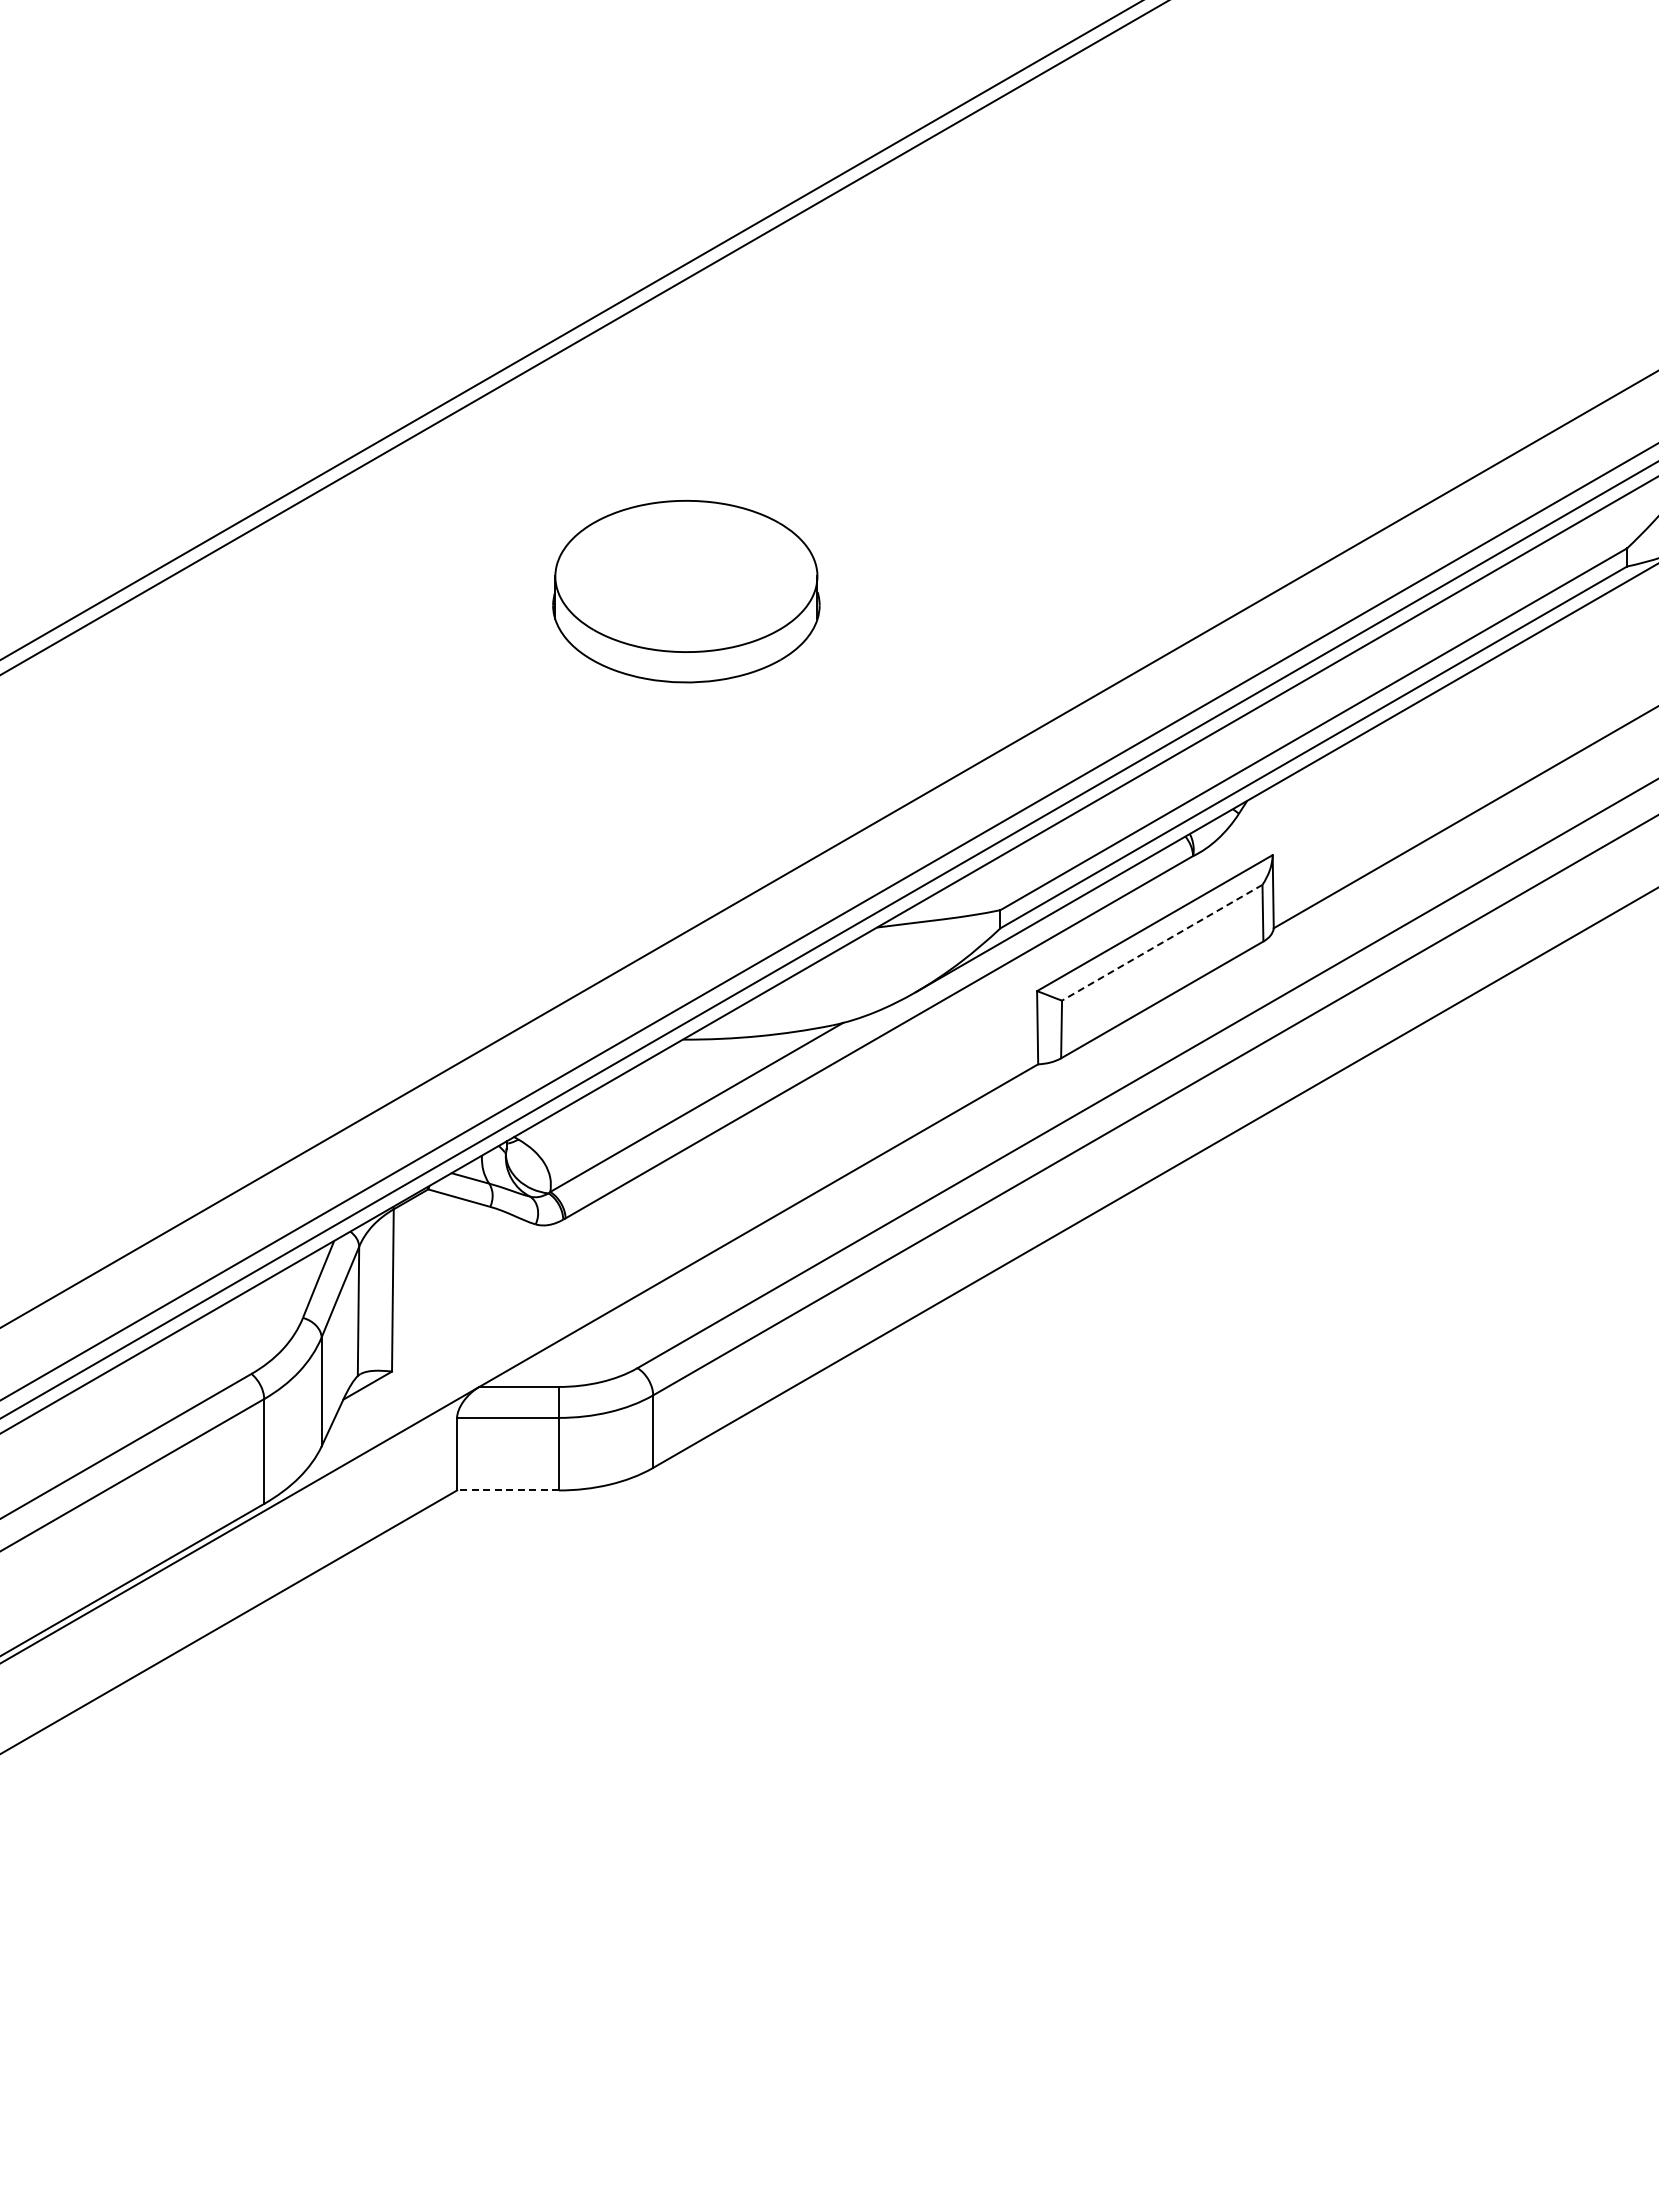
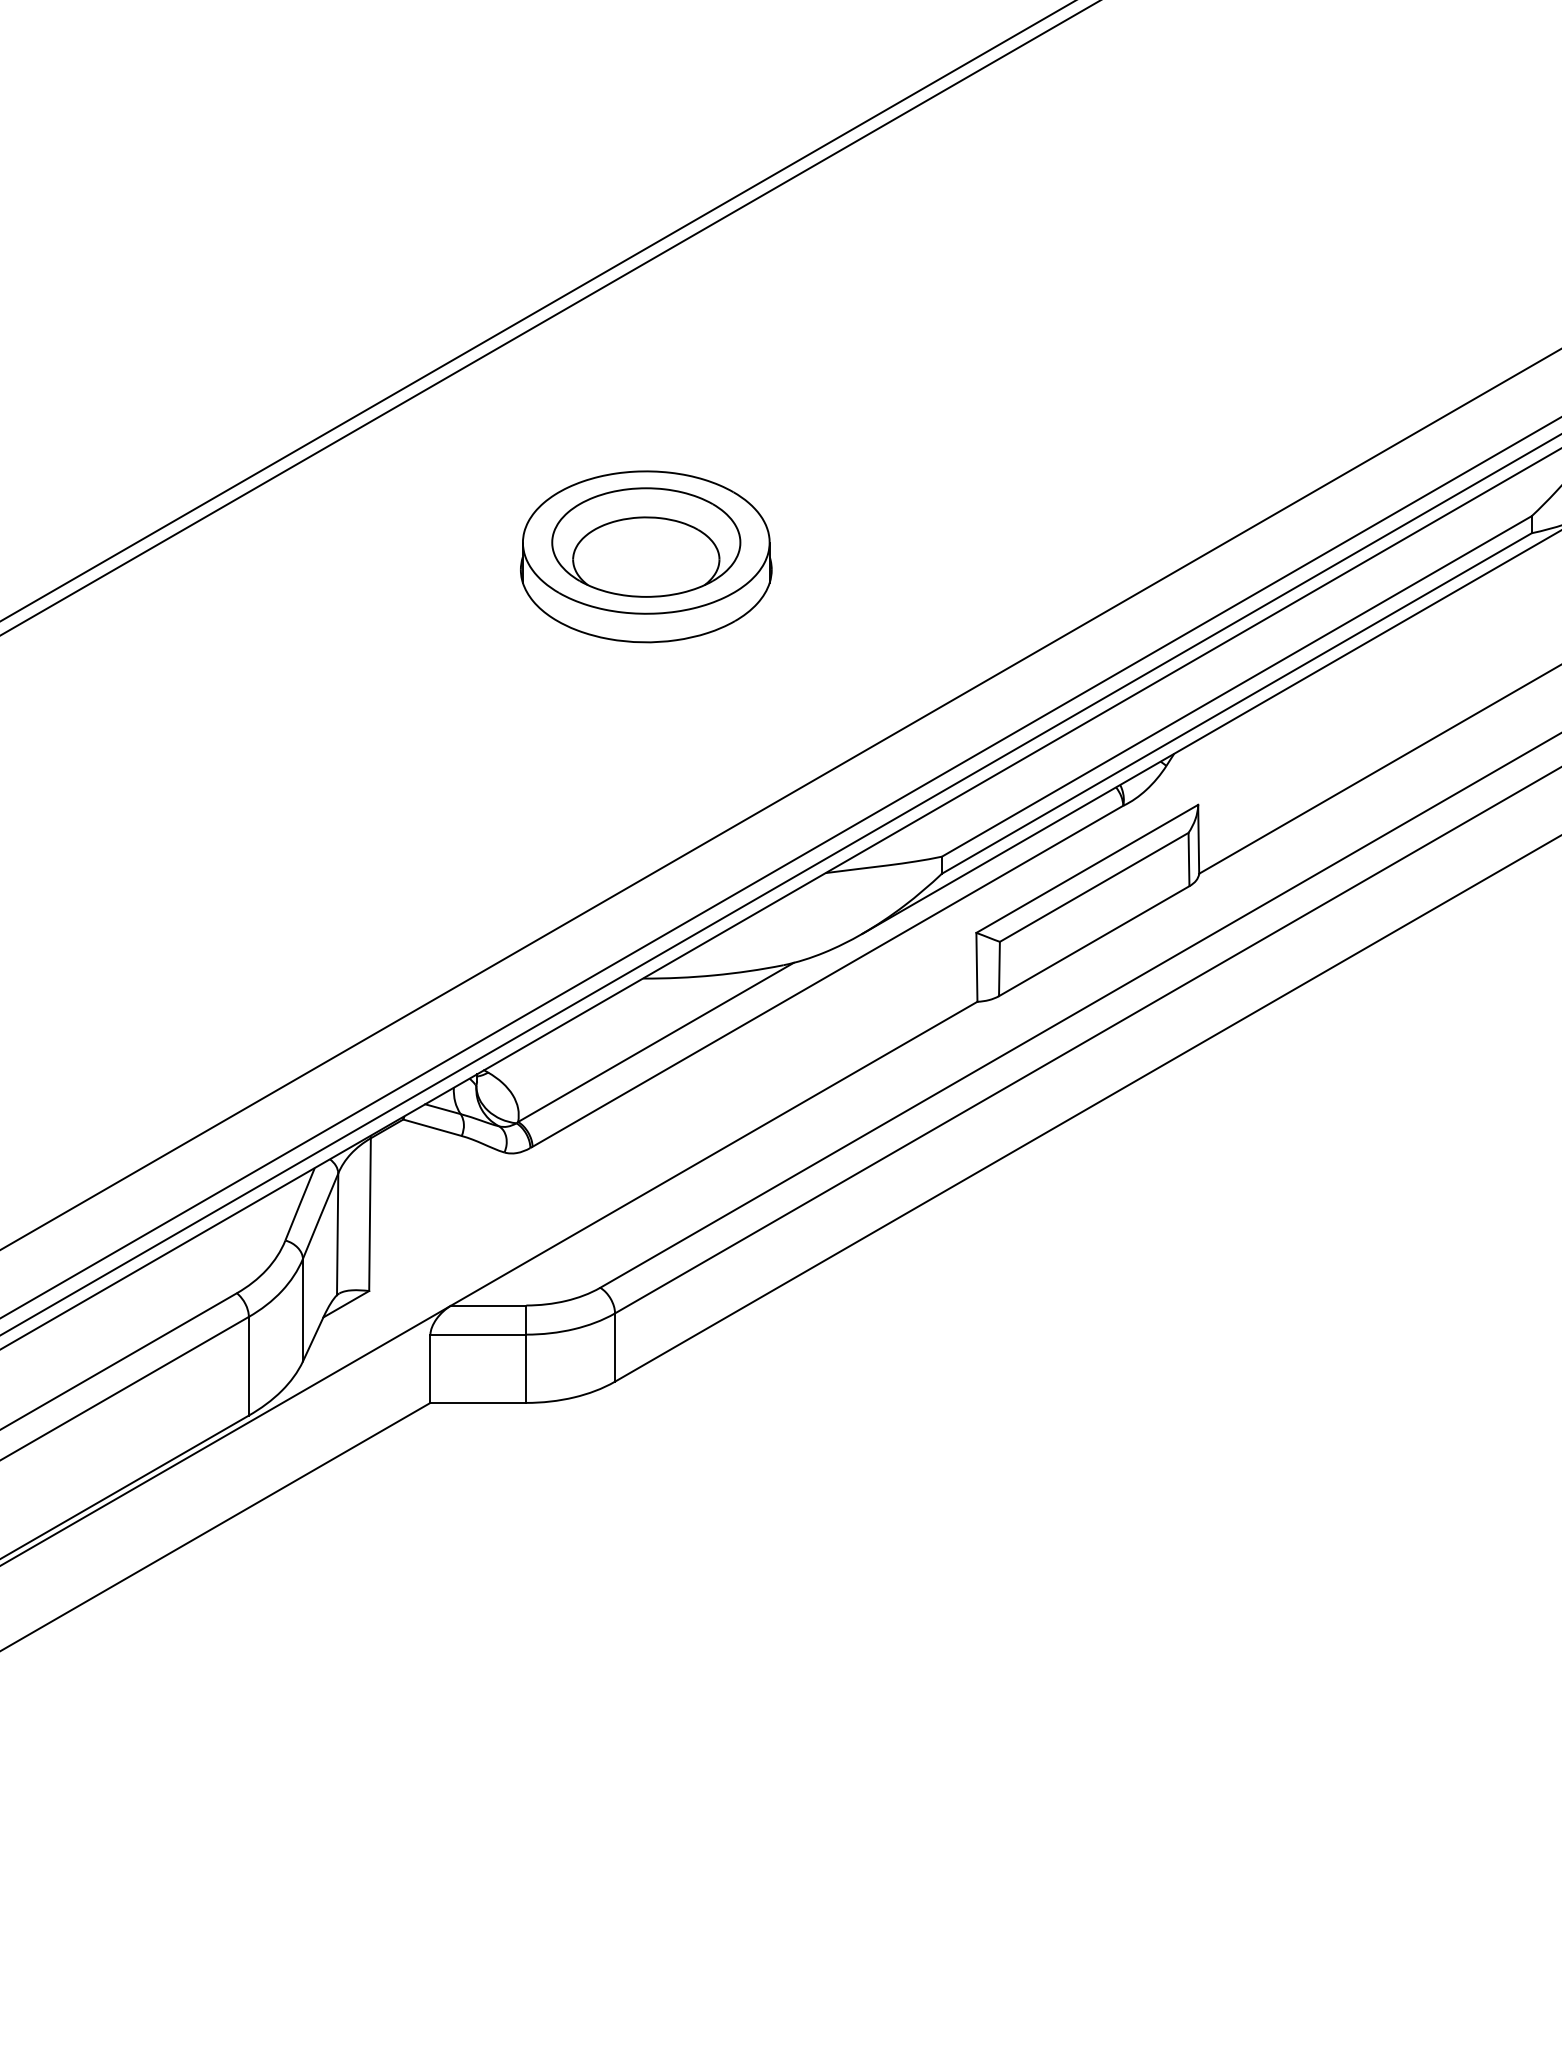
part: (686, 576) -> (646, 542), added
line: (1162, 942) -> (1094, 887), dashed -> solid
line: (508, 1490) -> (478, 1402), dashed -> solid

